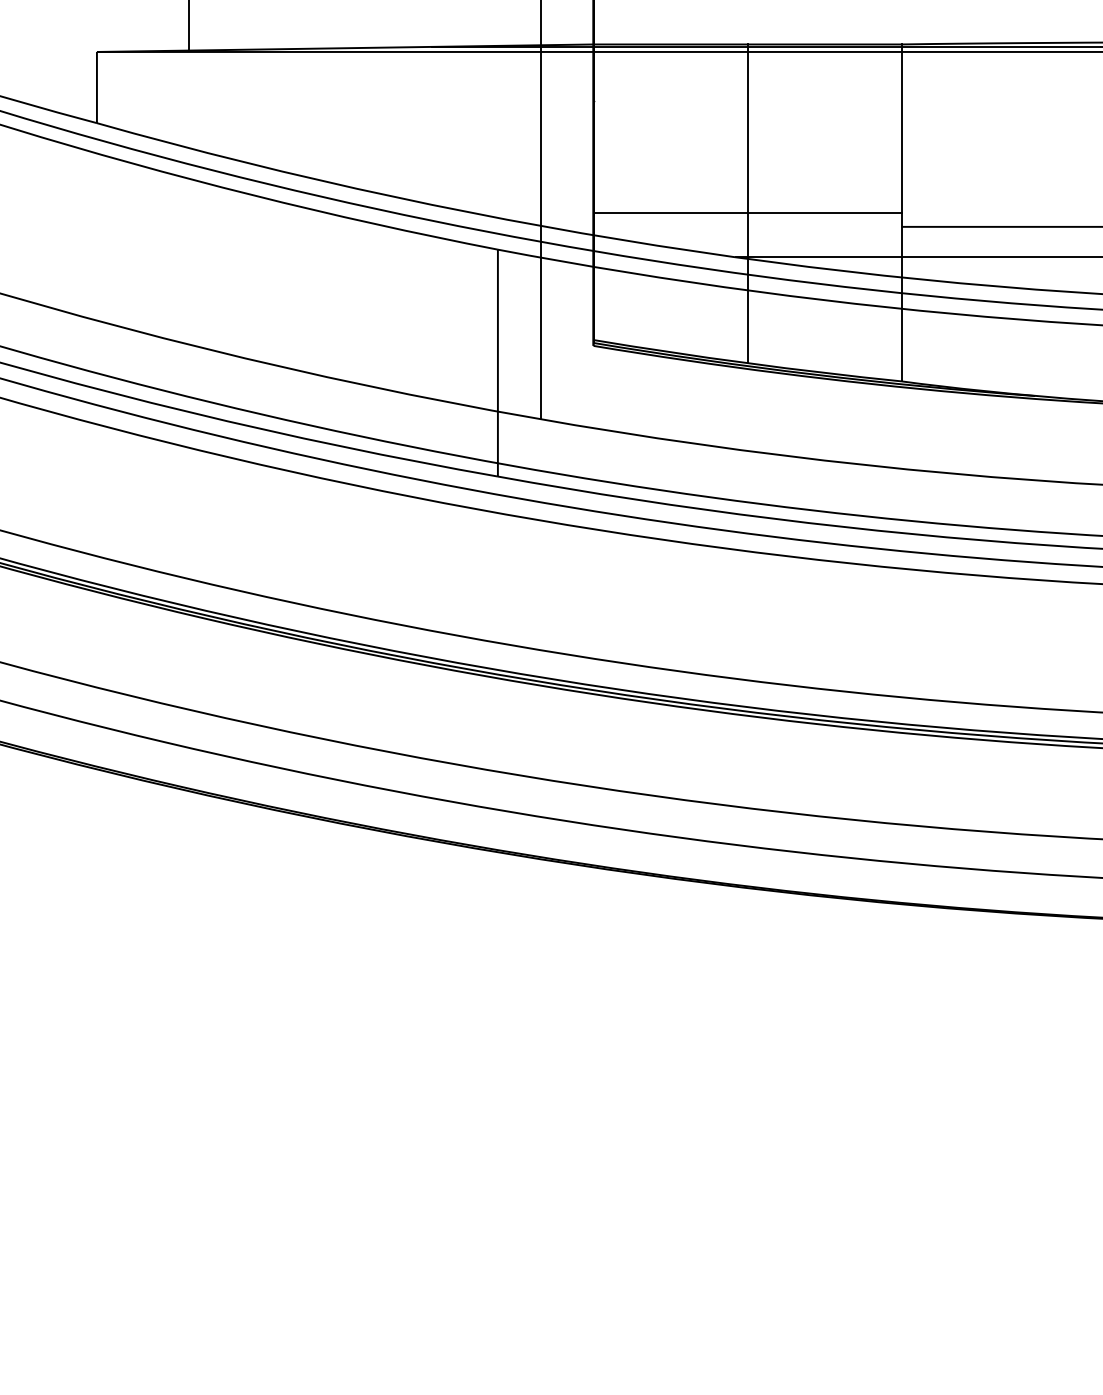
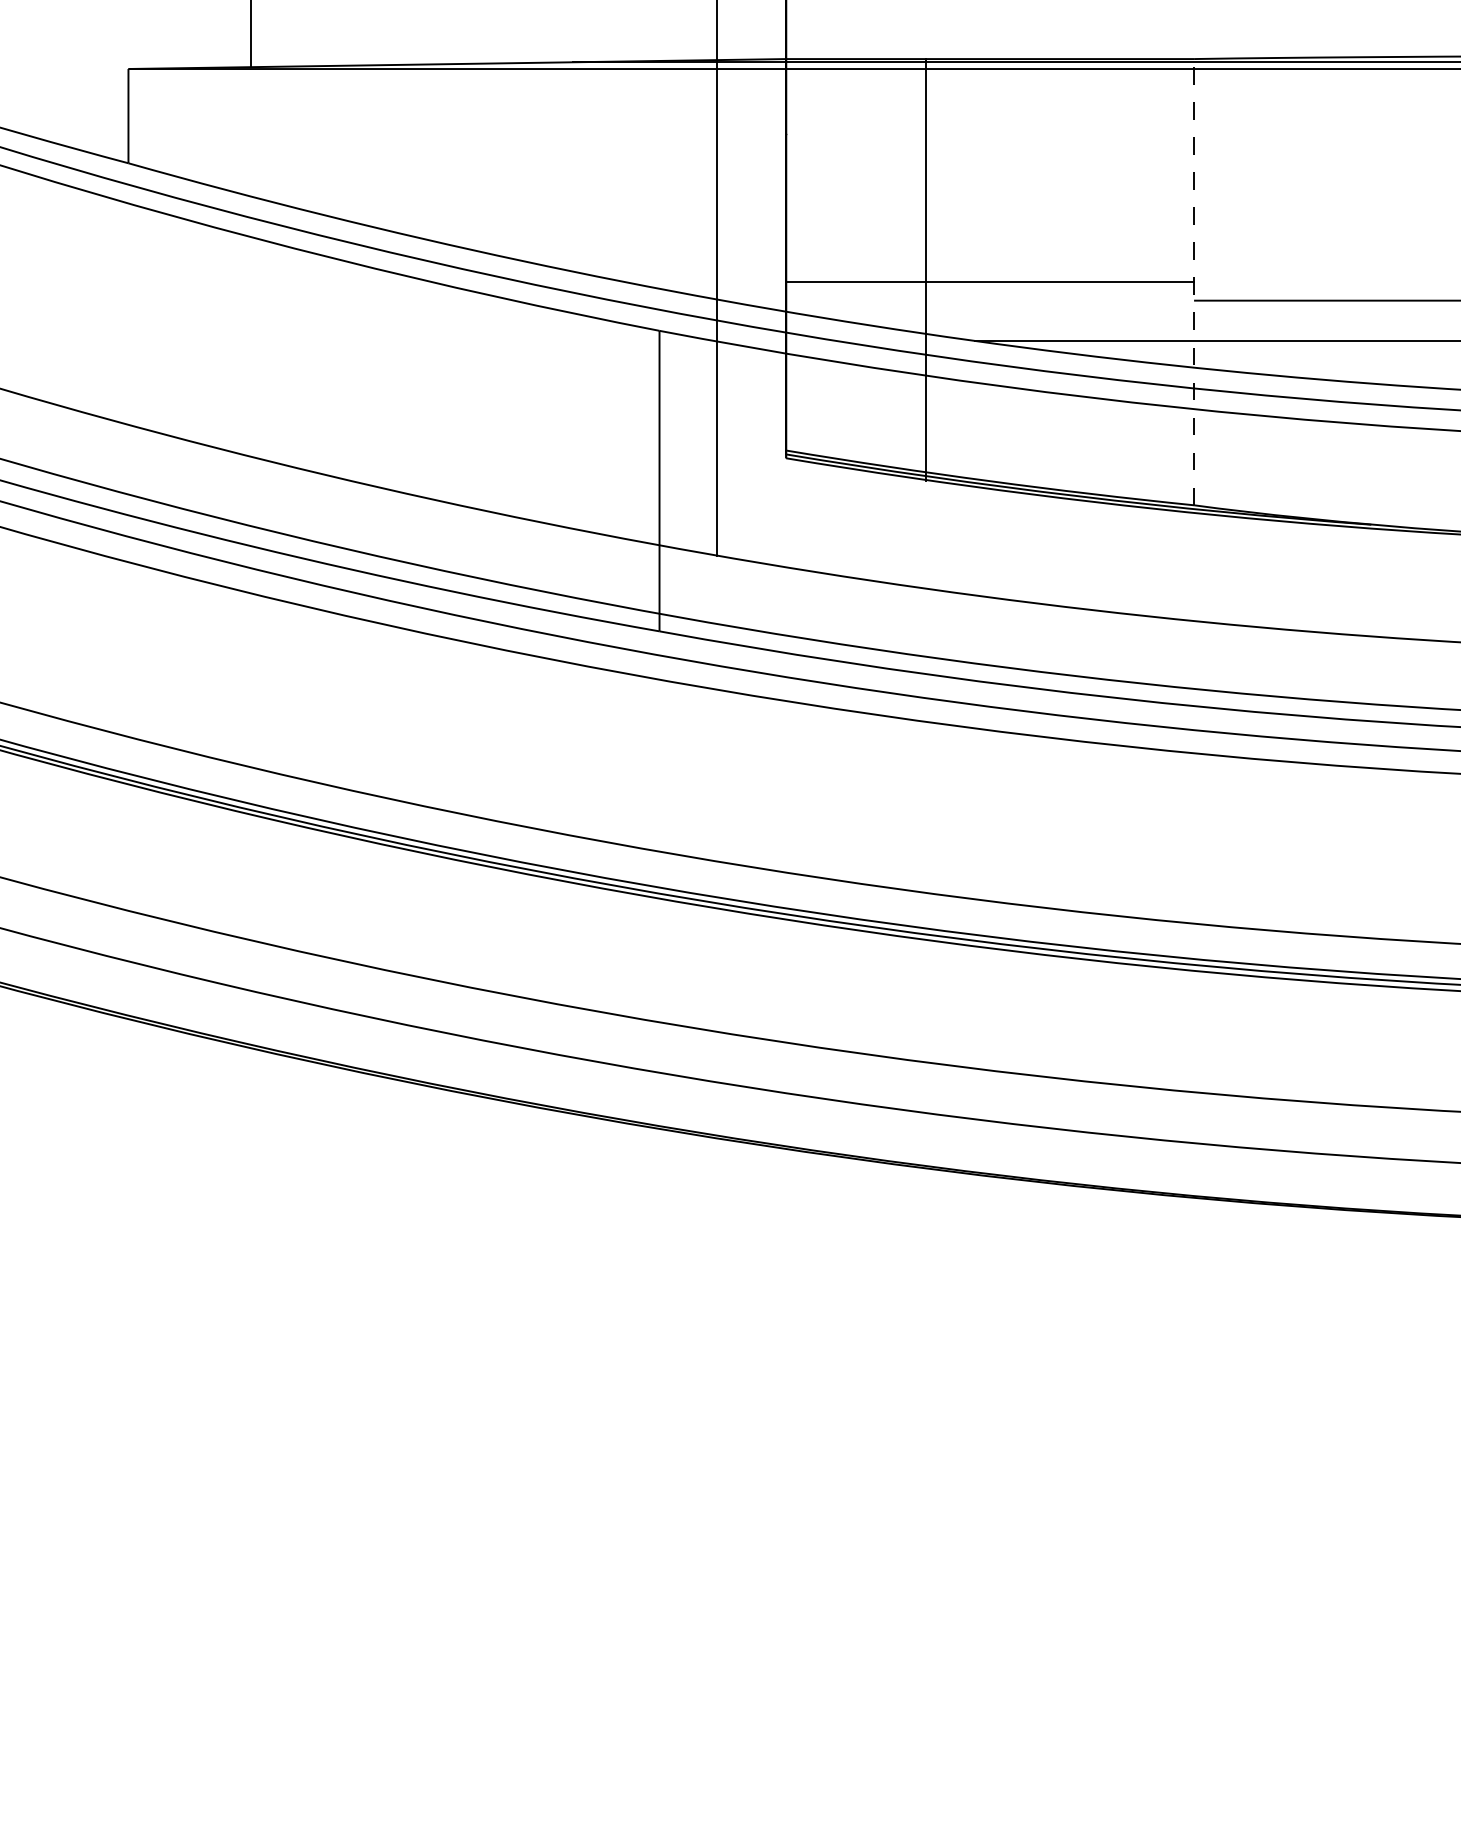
line: (747, 204) -> (926, 270), moved
line: (901, 212) -> (1194, 281), solid -> dashed

